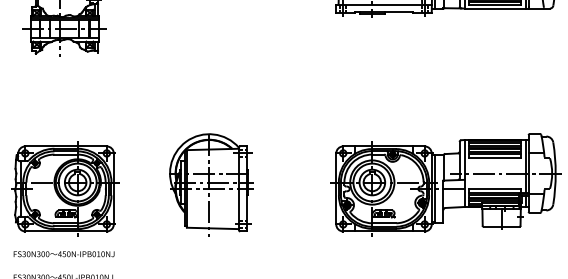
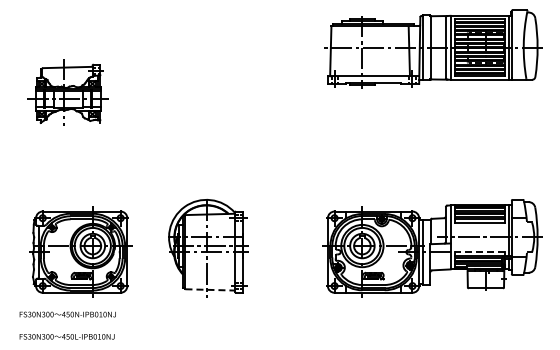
part: (64, 188) -> (80, 251), moved
line: (494, 188) -> (479, 251), solid -> dashed
line: (213, 228) -> (210, 289), solid -> dashed

